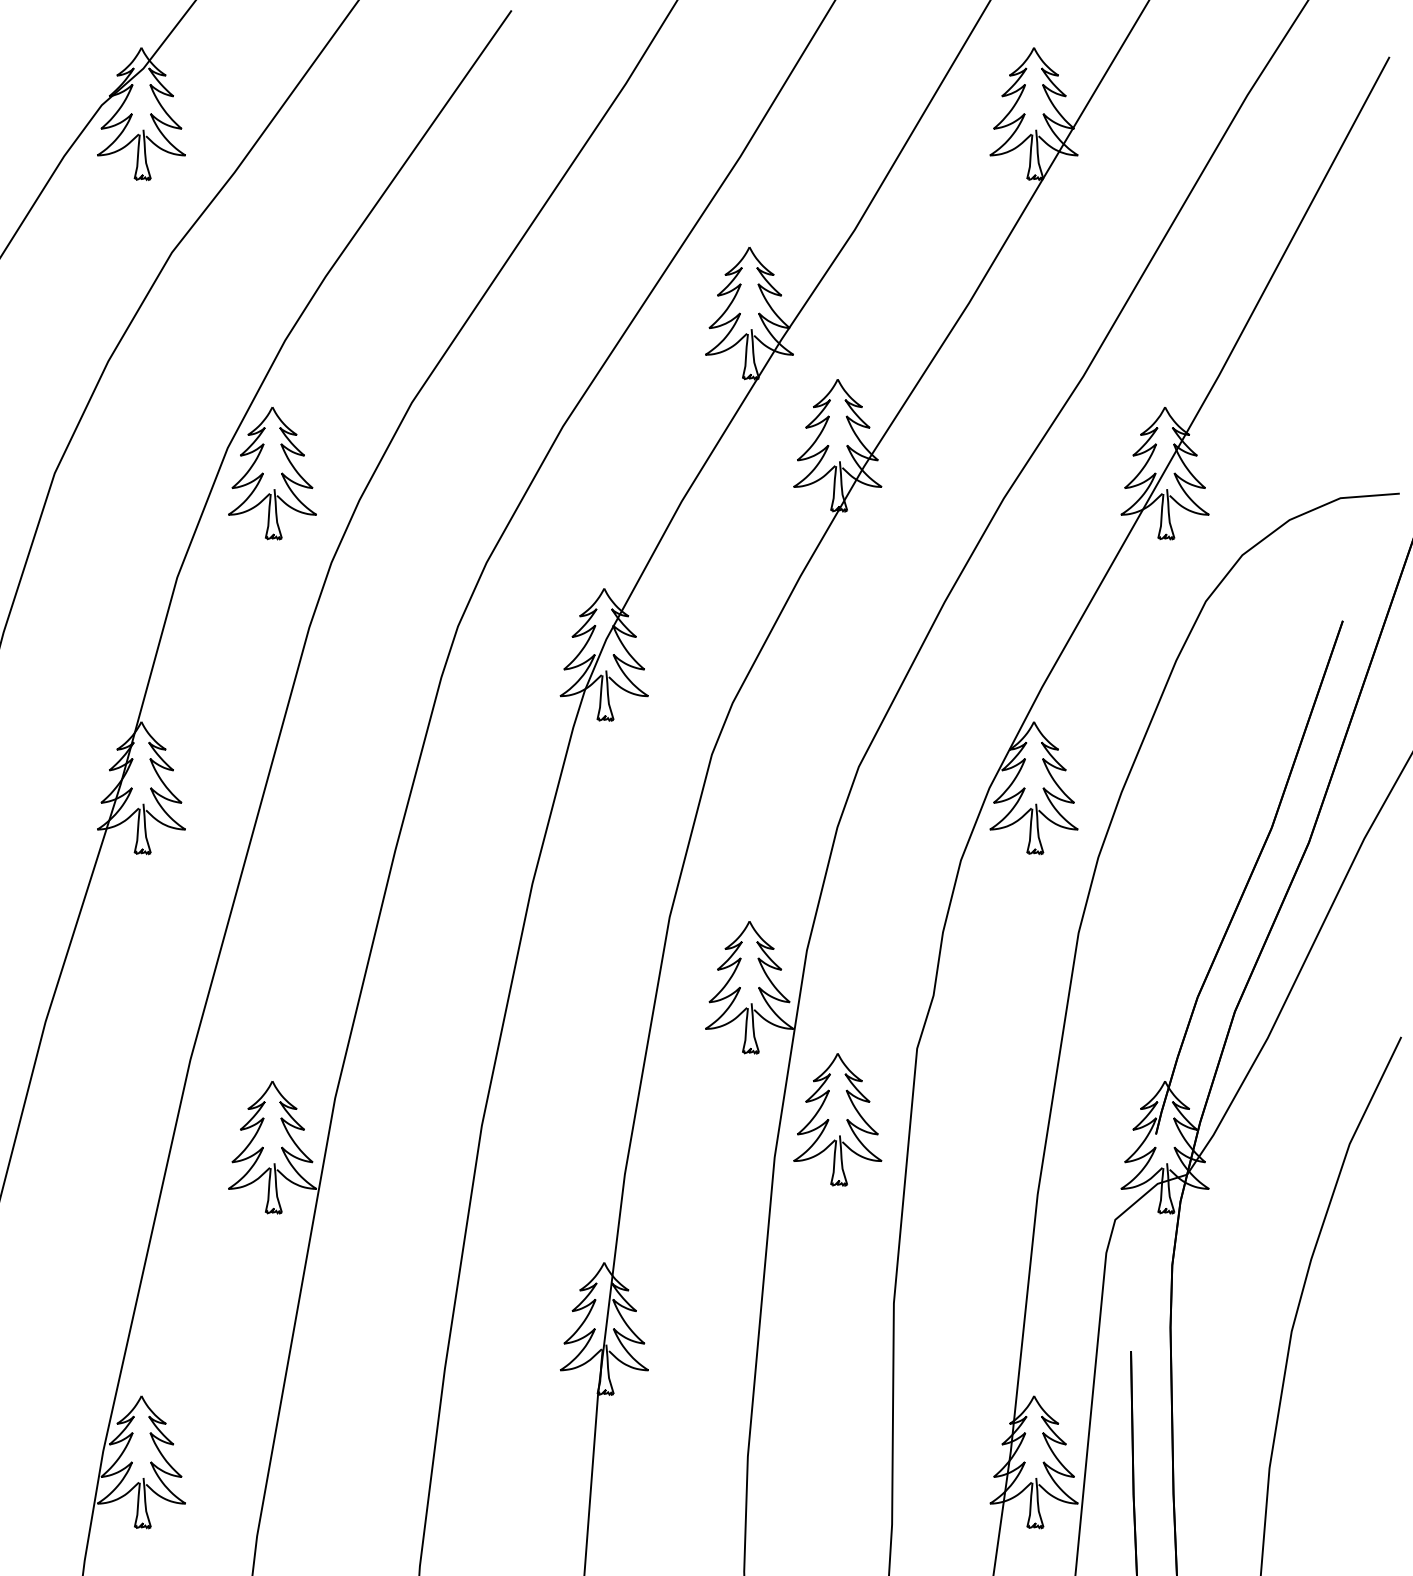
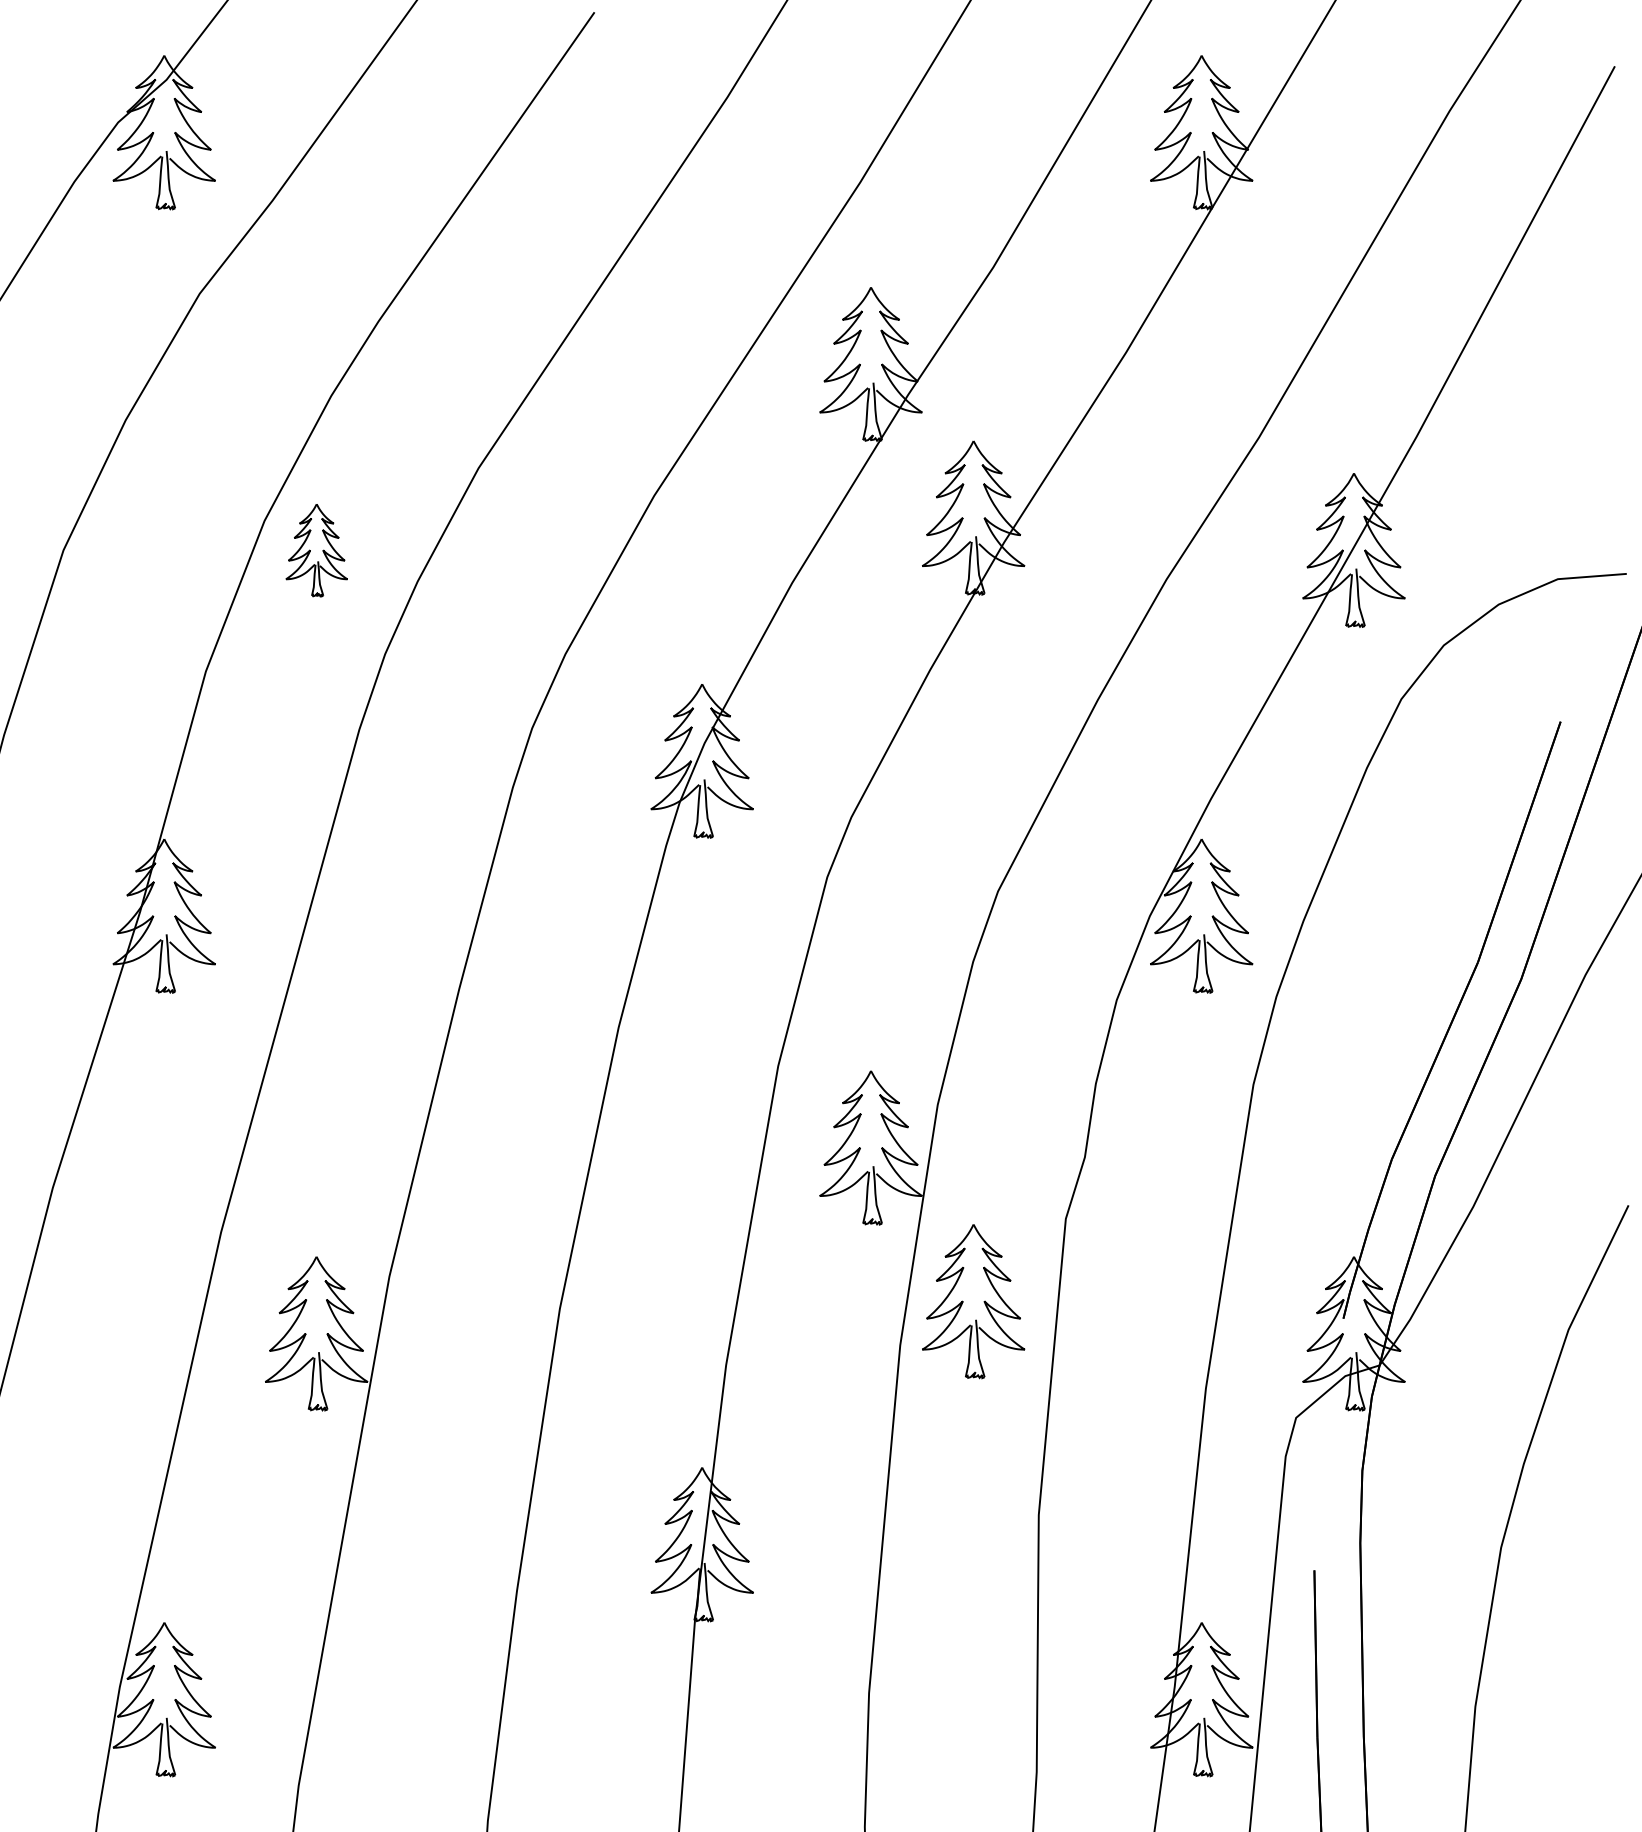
part: (272, 473) -> (316, 550), size x0.6

